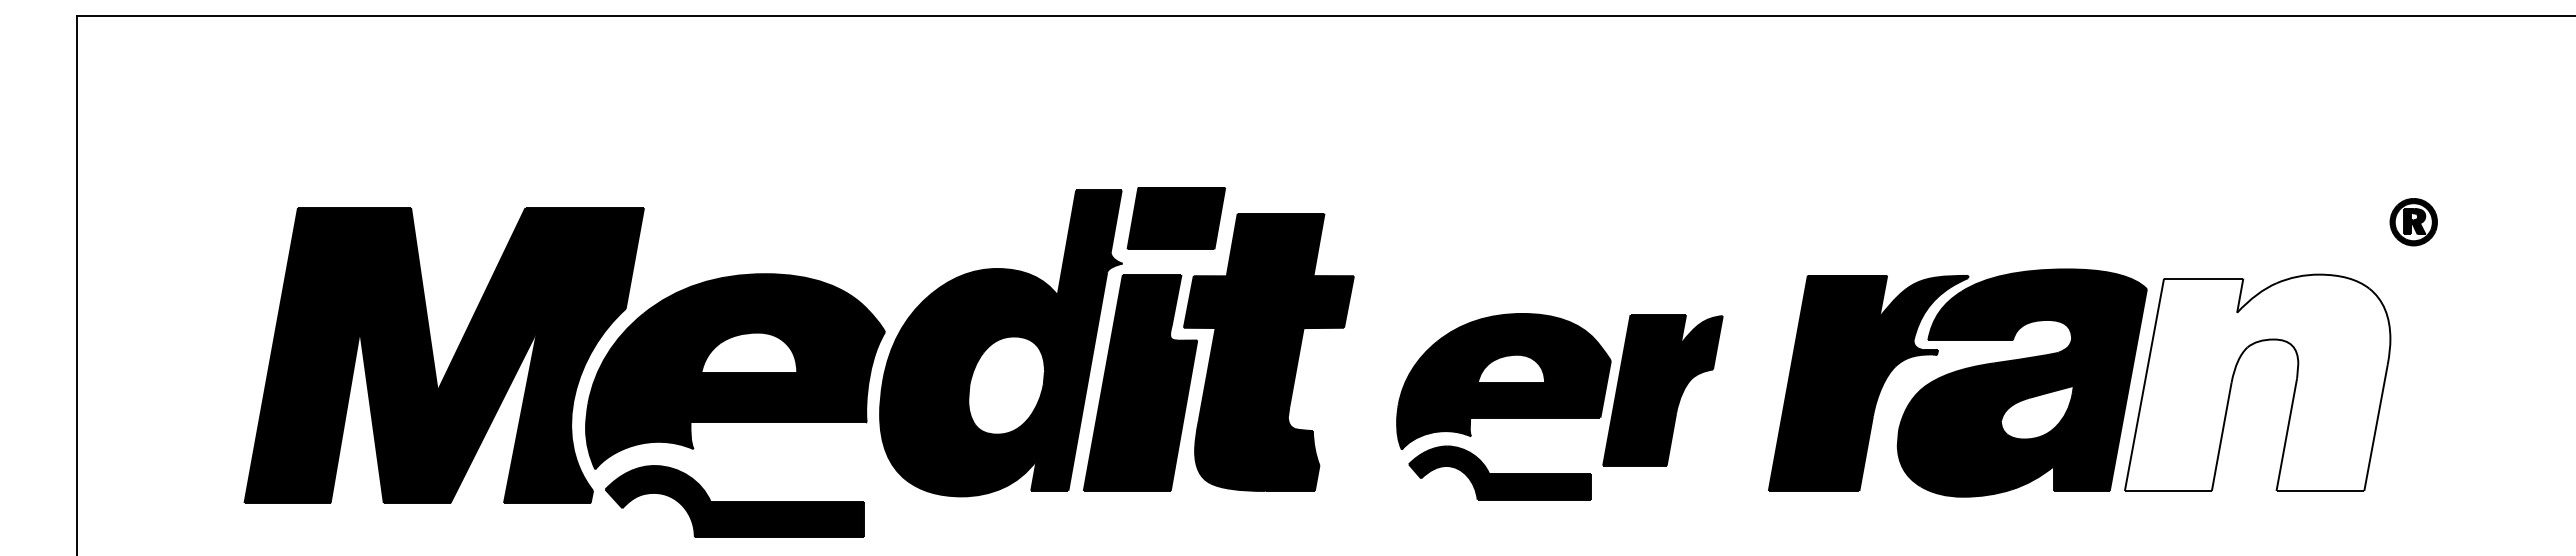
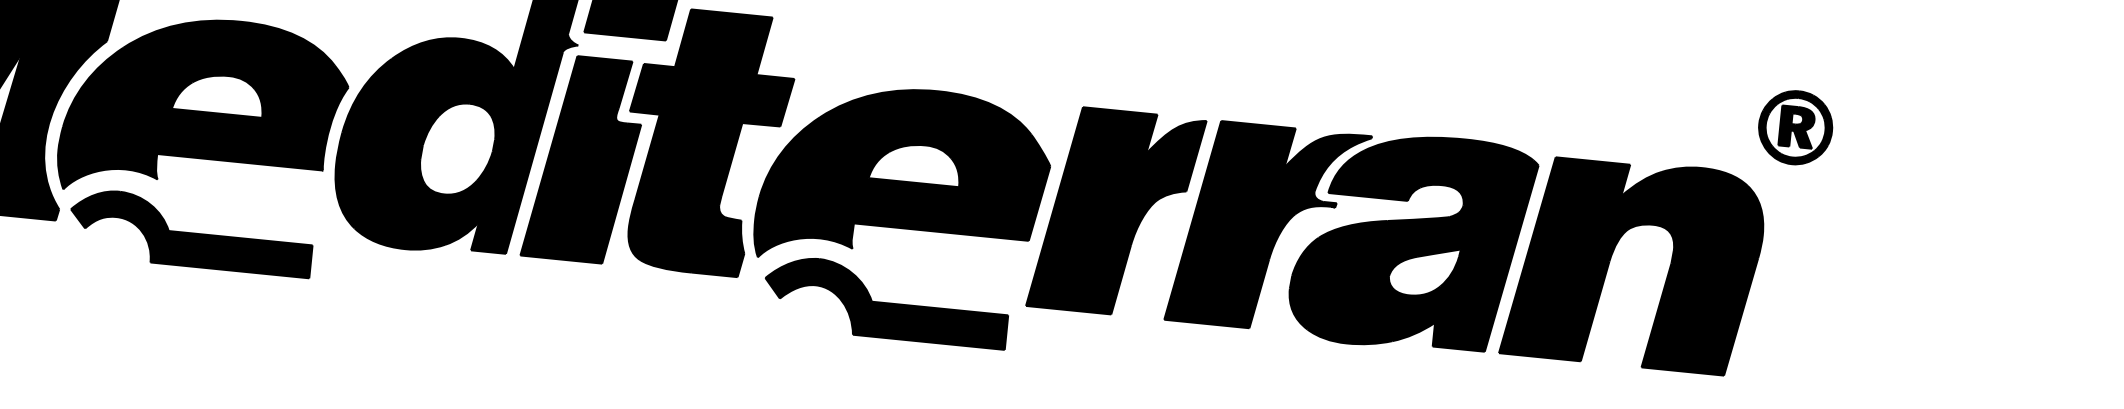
part: (2413, 221) -> (1795, 126), size x1.67
fill: (2257, 382) -> (1633, 263), added
part: (1559, 406) -> (975, 220), size x1.43

